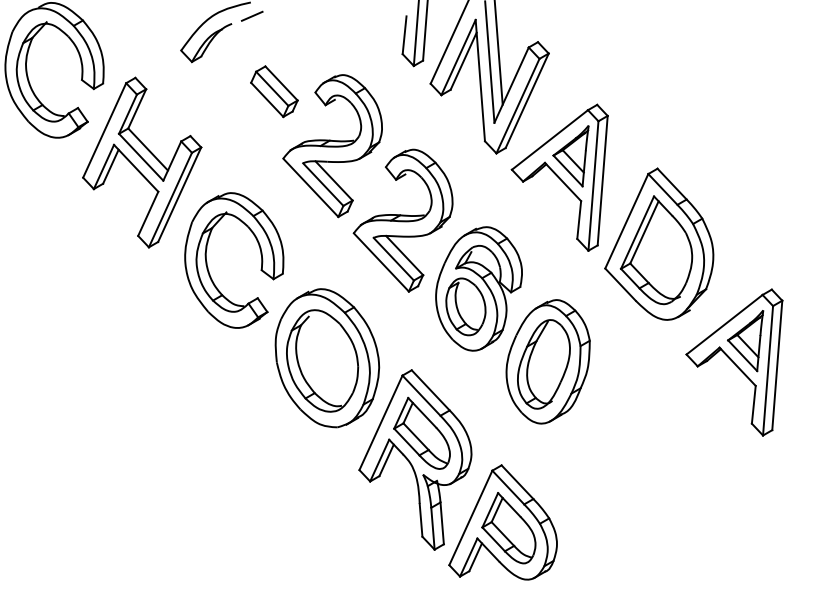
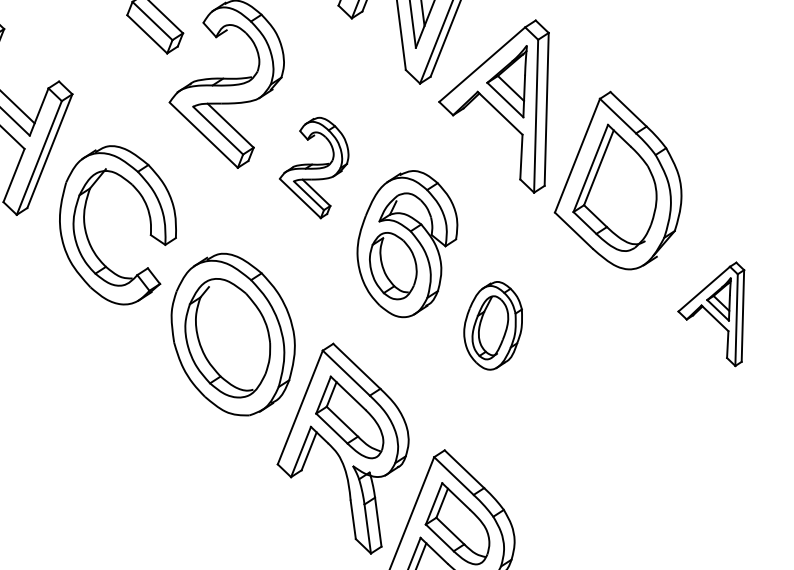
part: (402, 220) -> (313, 168), size x0.6
part: (547, 361) -> (492, 325), size x0.6
part: (734, 362) -> (712, 315), size x0.6

